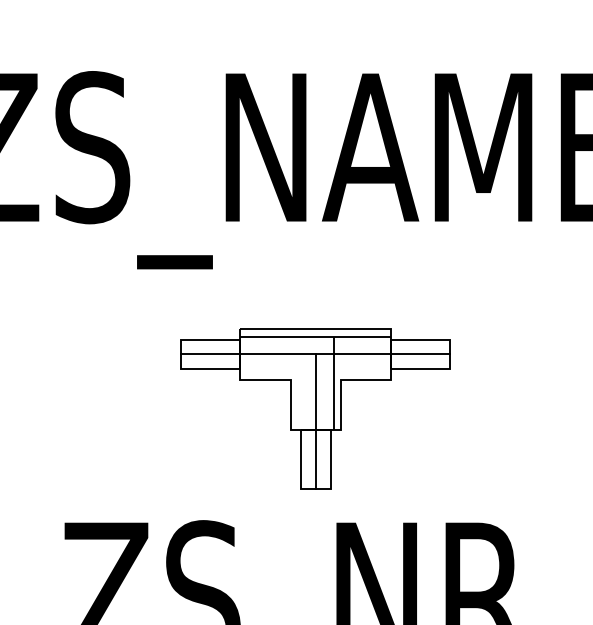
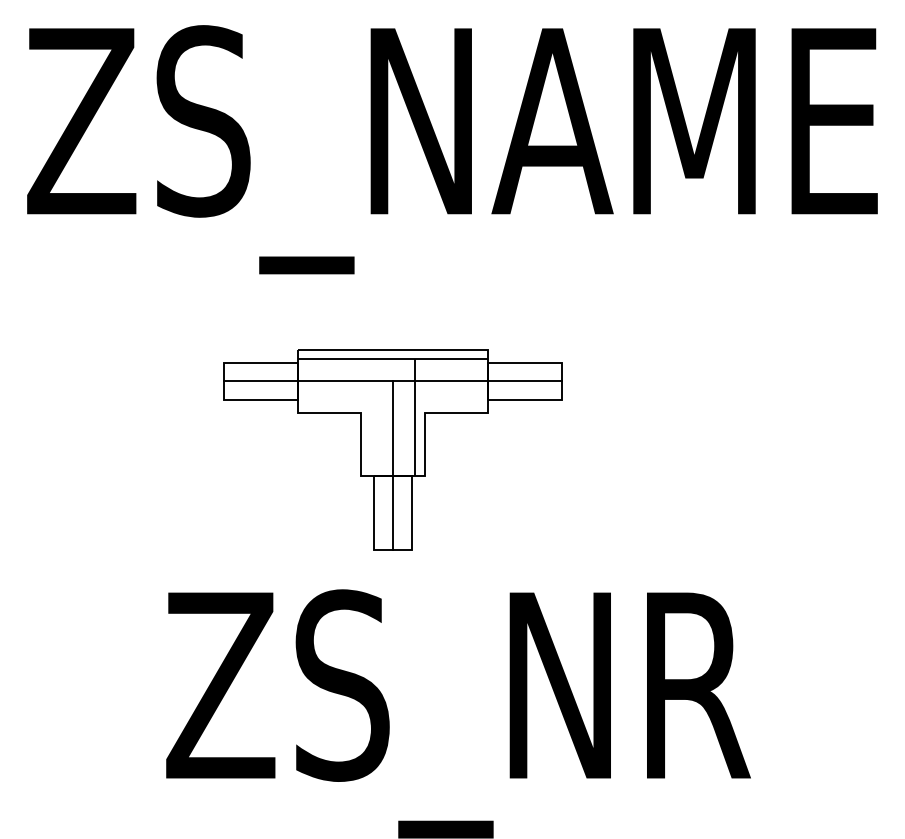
part: (315, 408) -> (392, 449), moved

